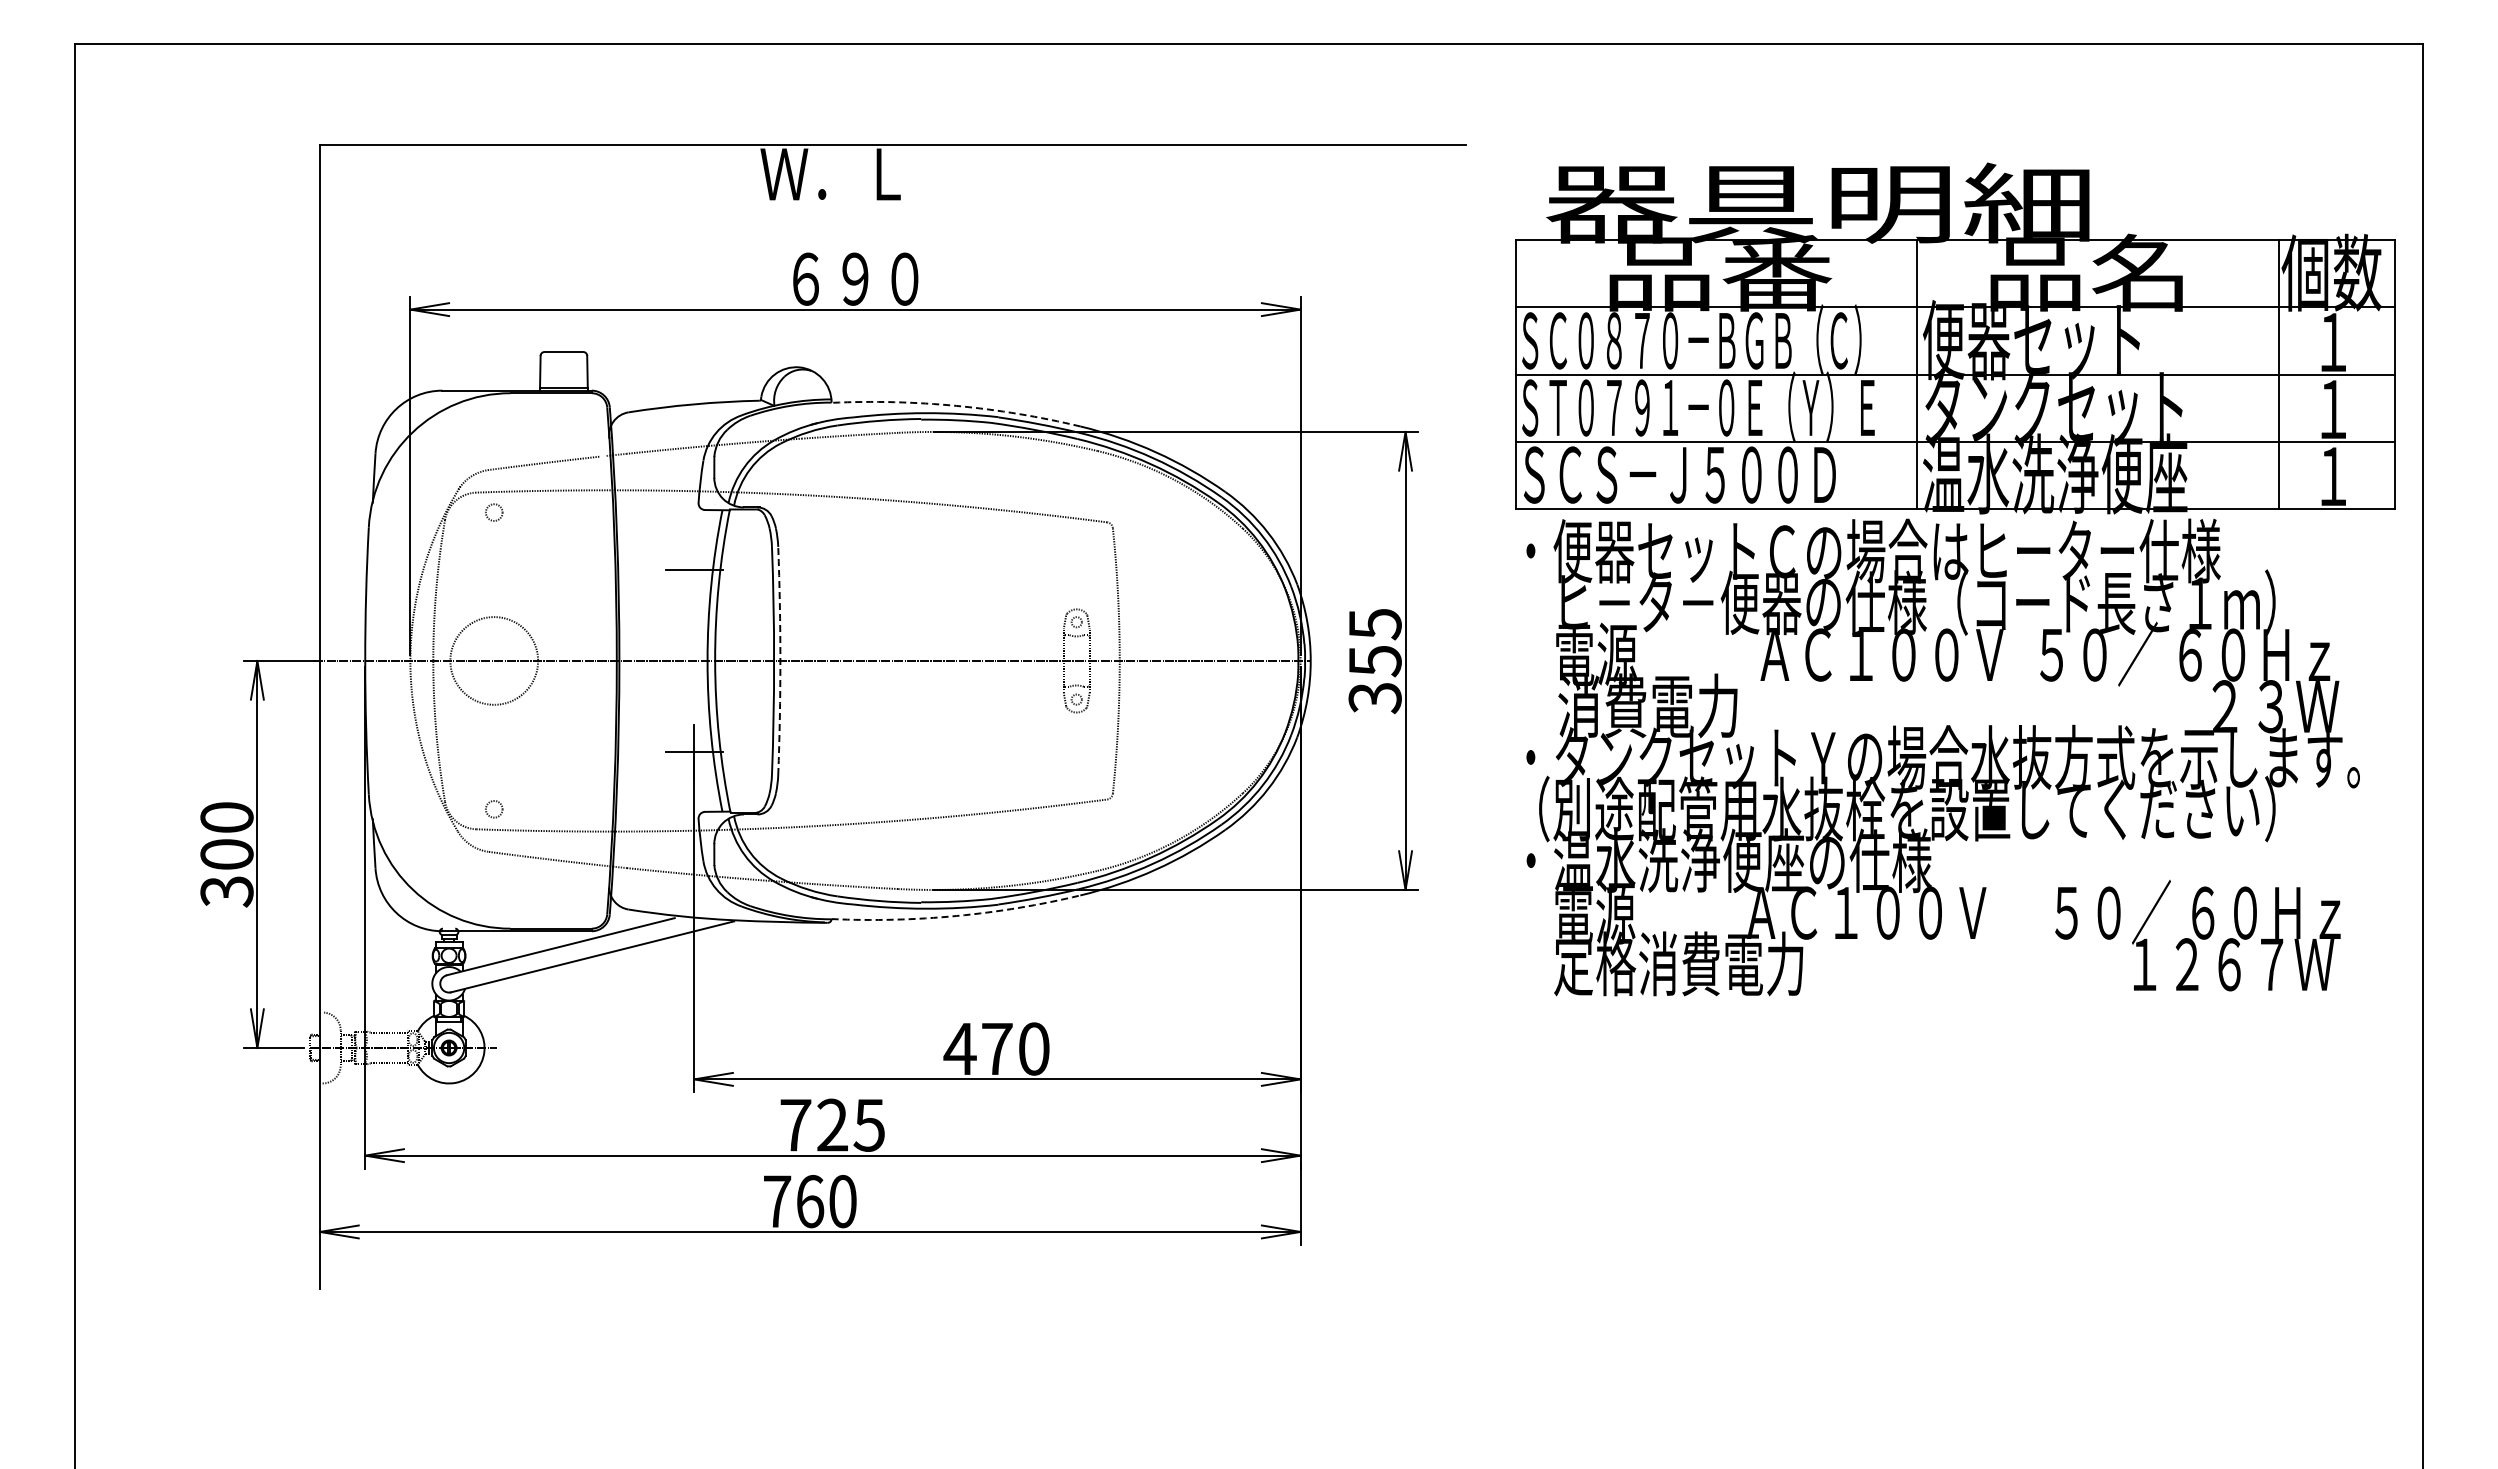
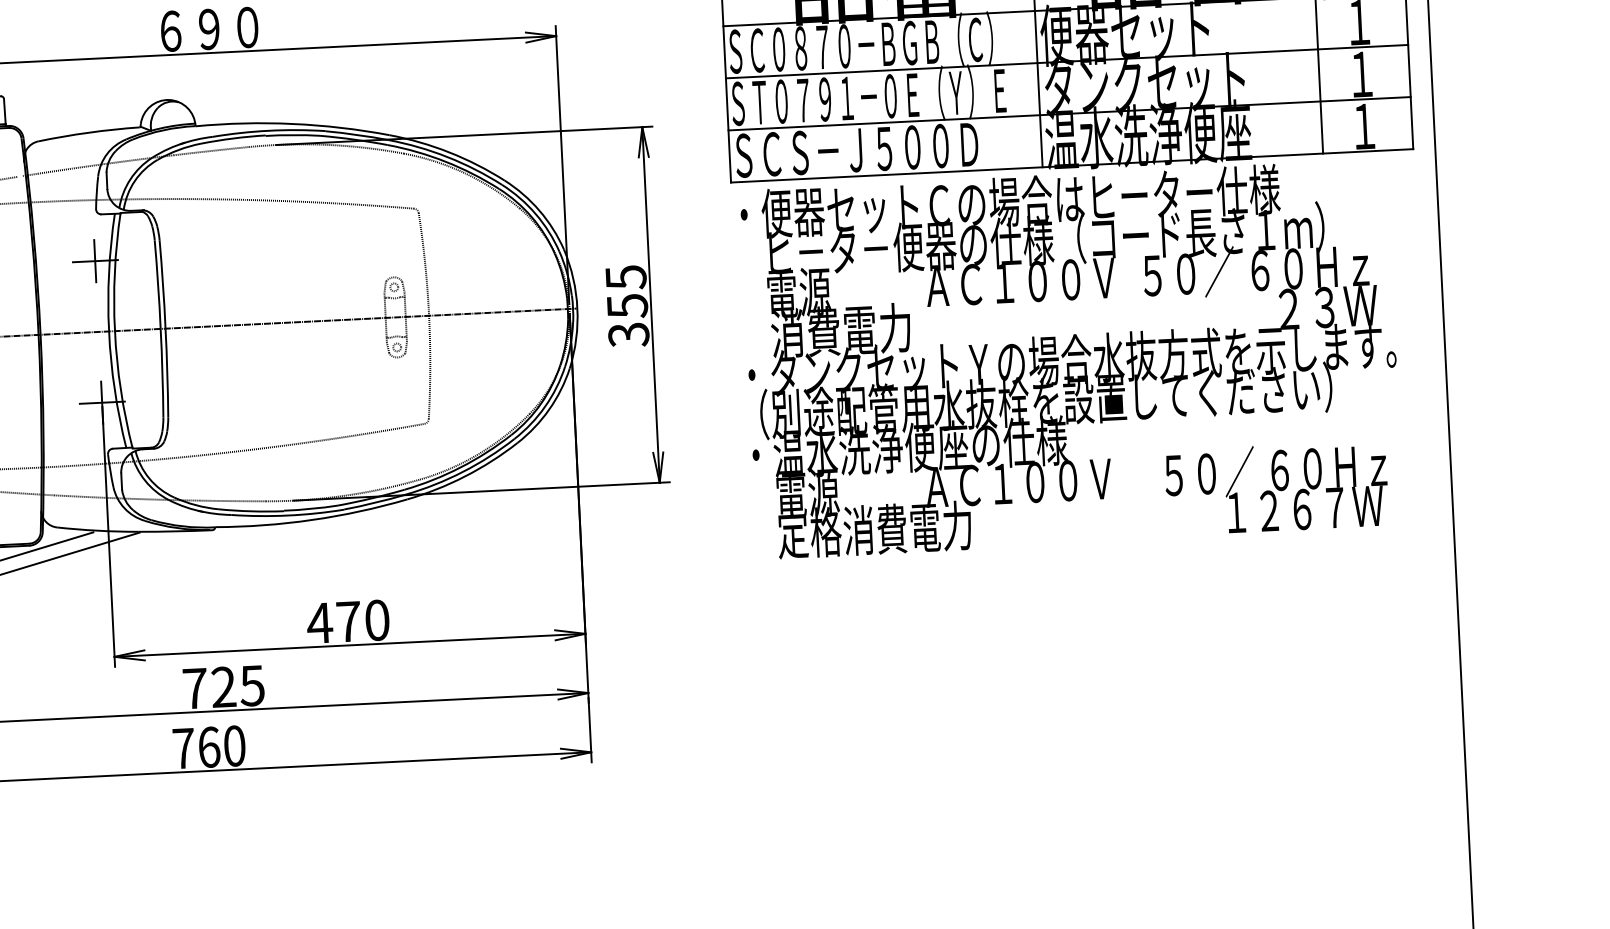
arc: (956, 405) -> (292, 123), dashed -> solid
line: (694, 569) -> (95, 260), added
arc: (780, 660) -> (165, 328), dashed -> solid
arc: (956, 915) -> (312, 519), dashed -> solid

